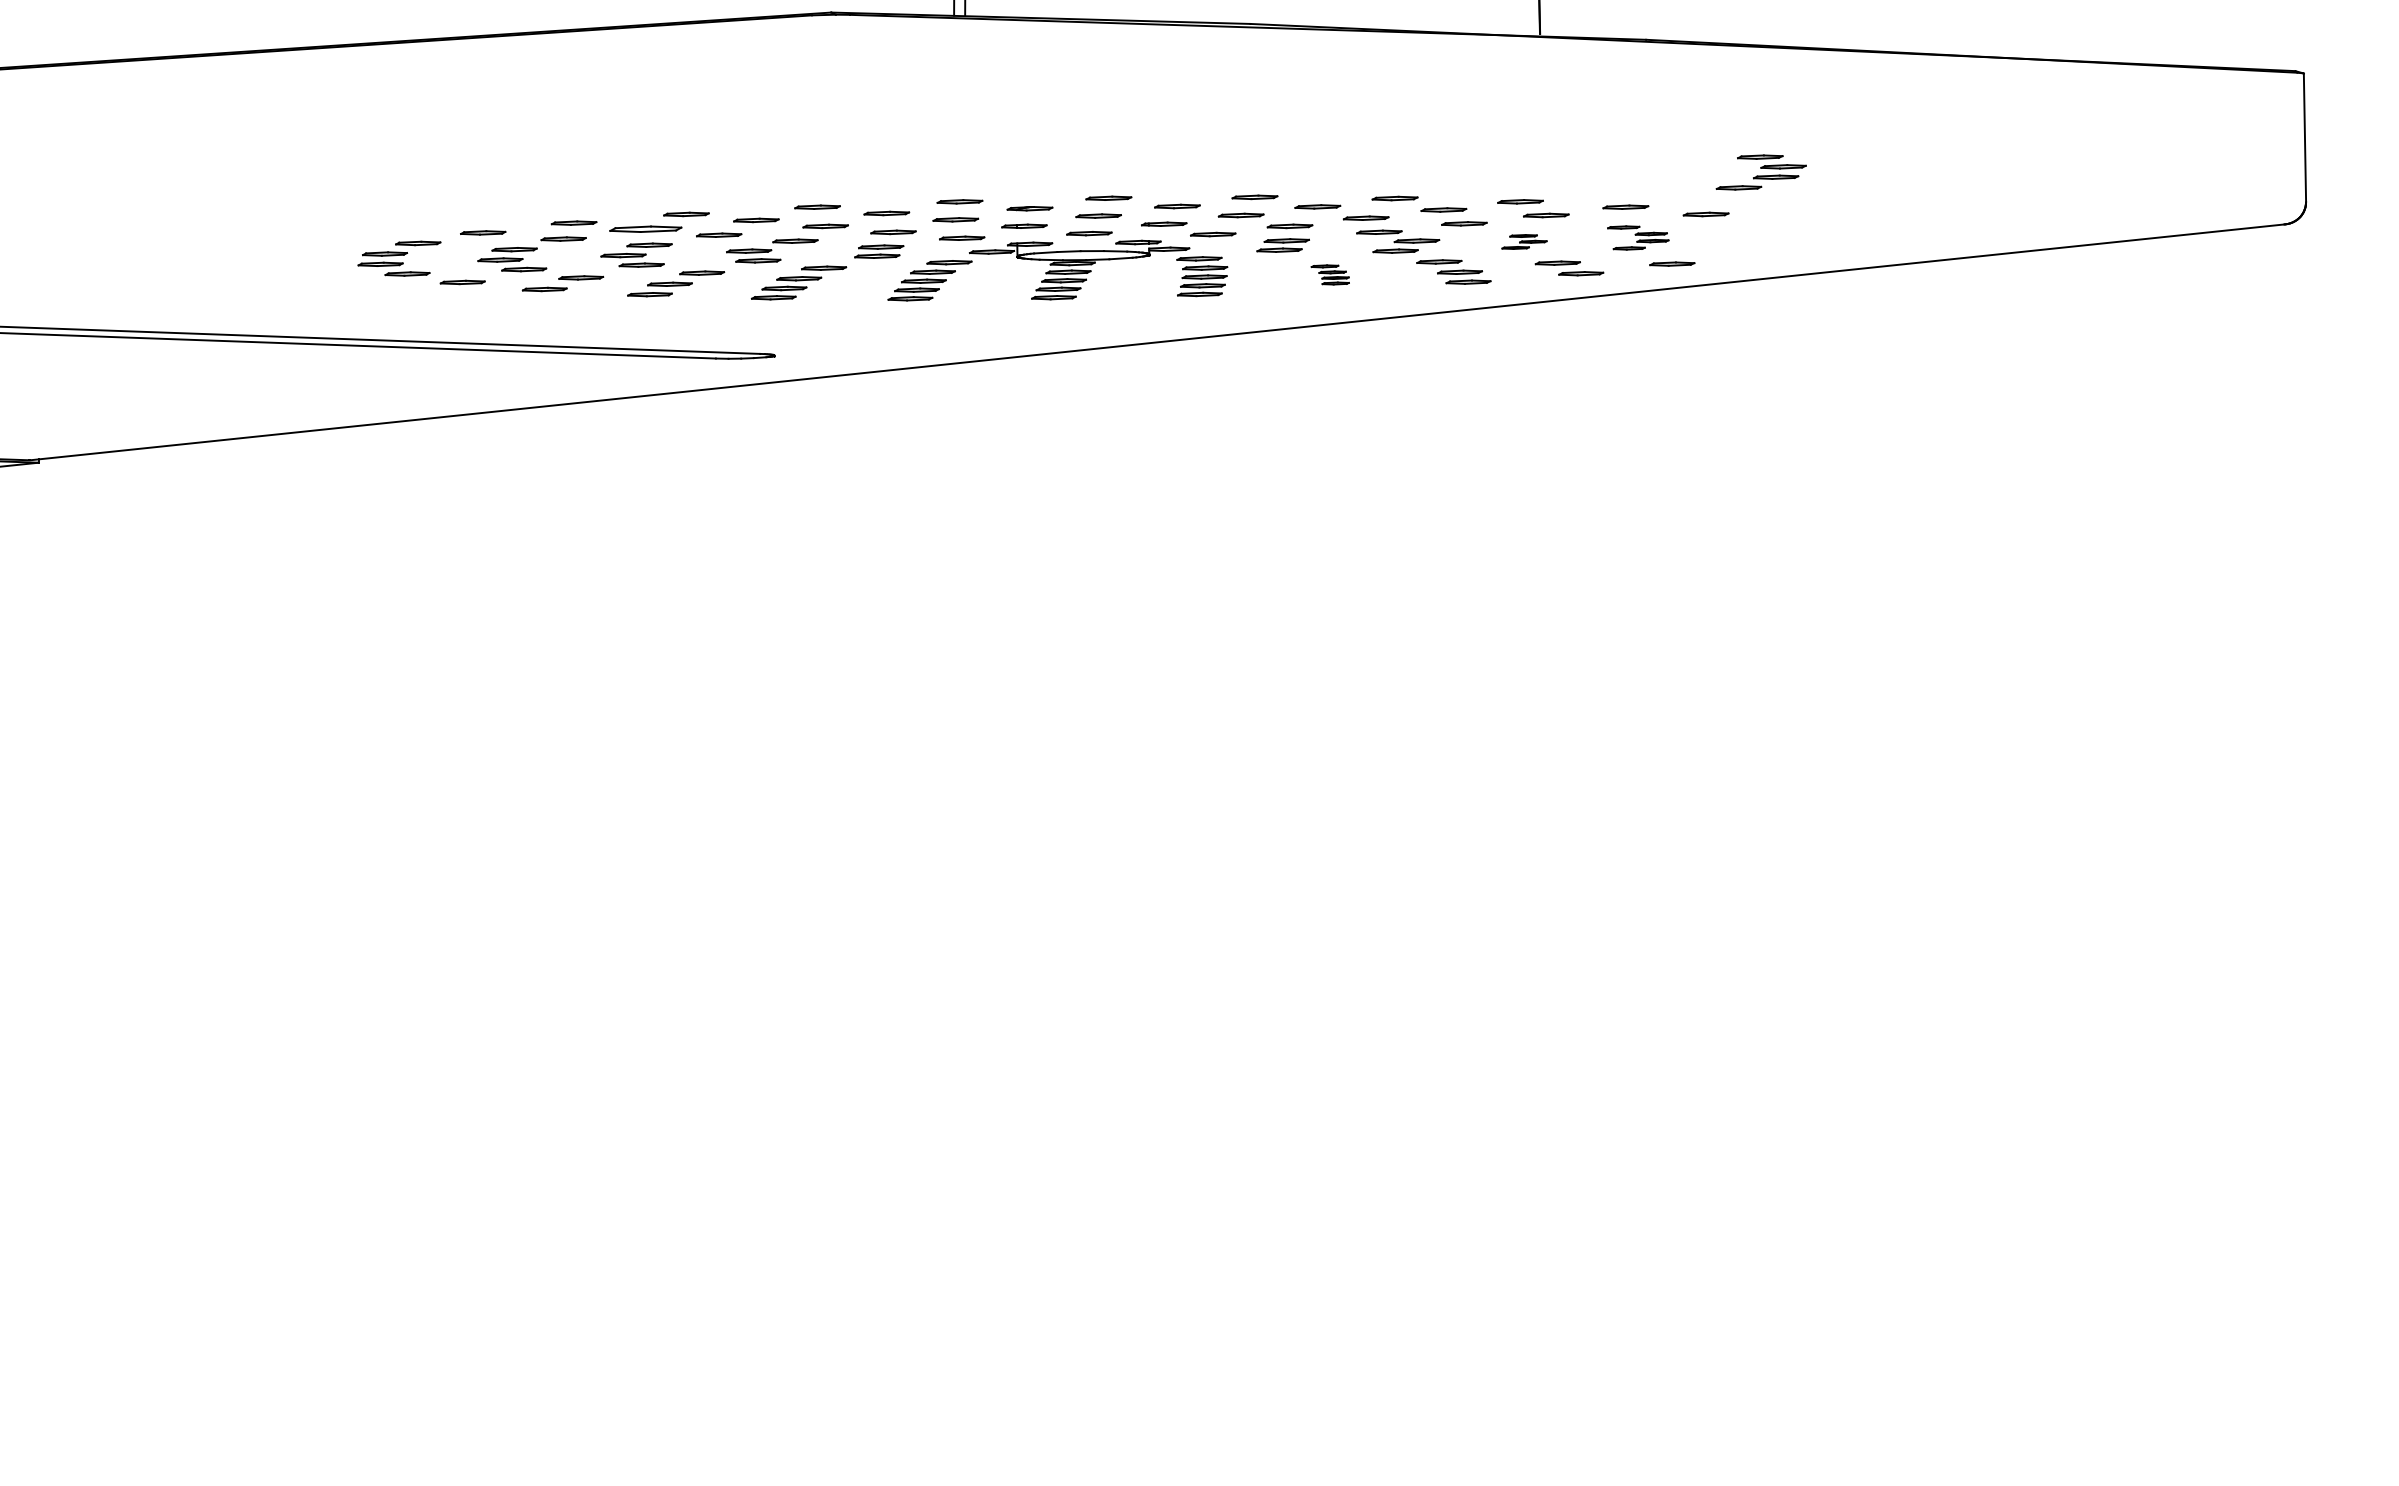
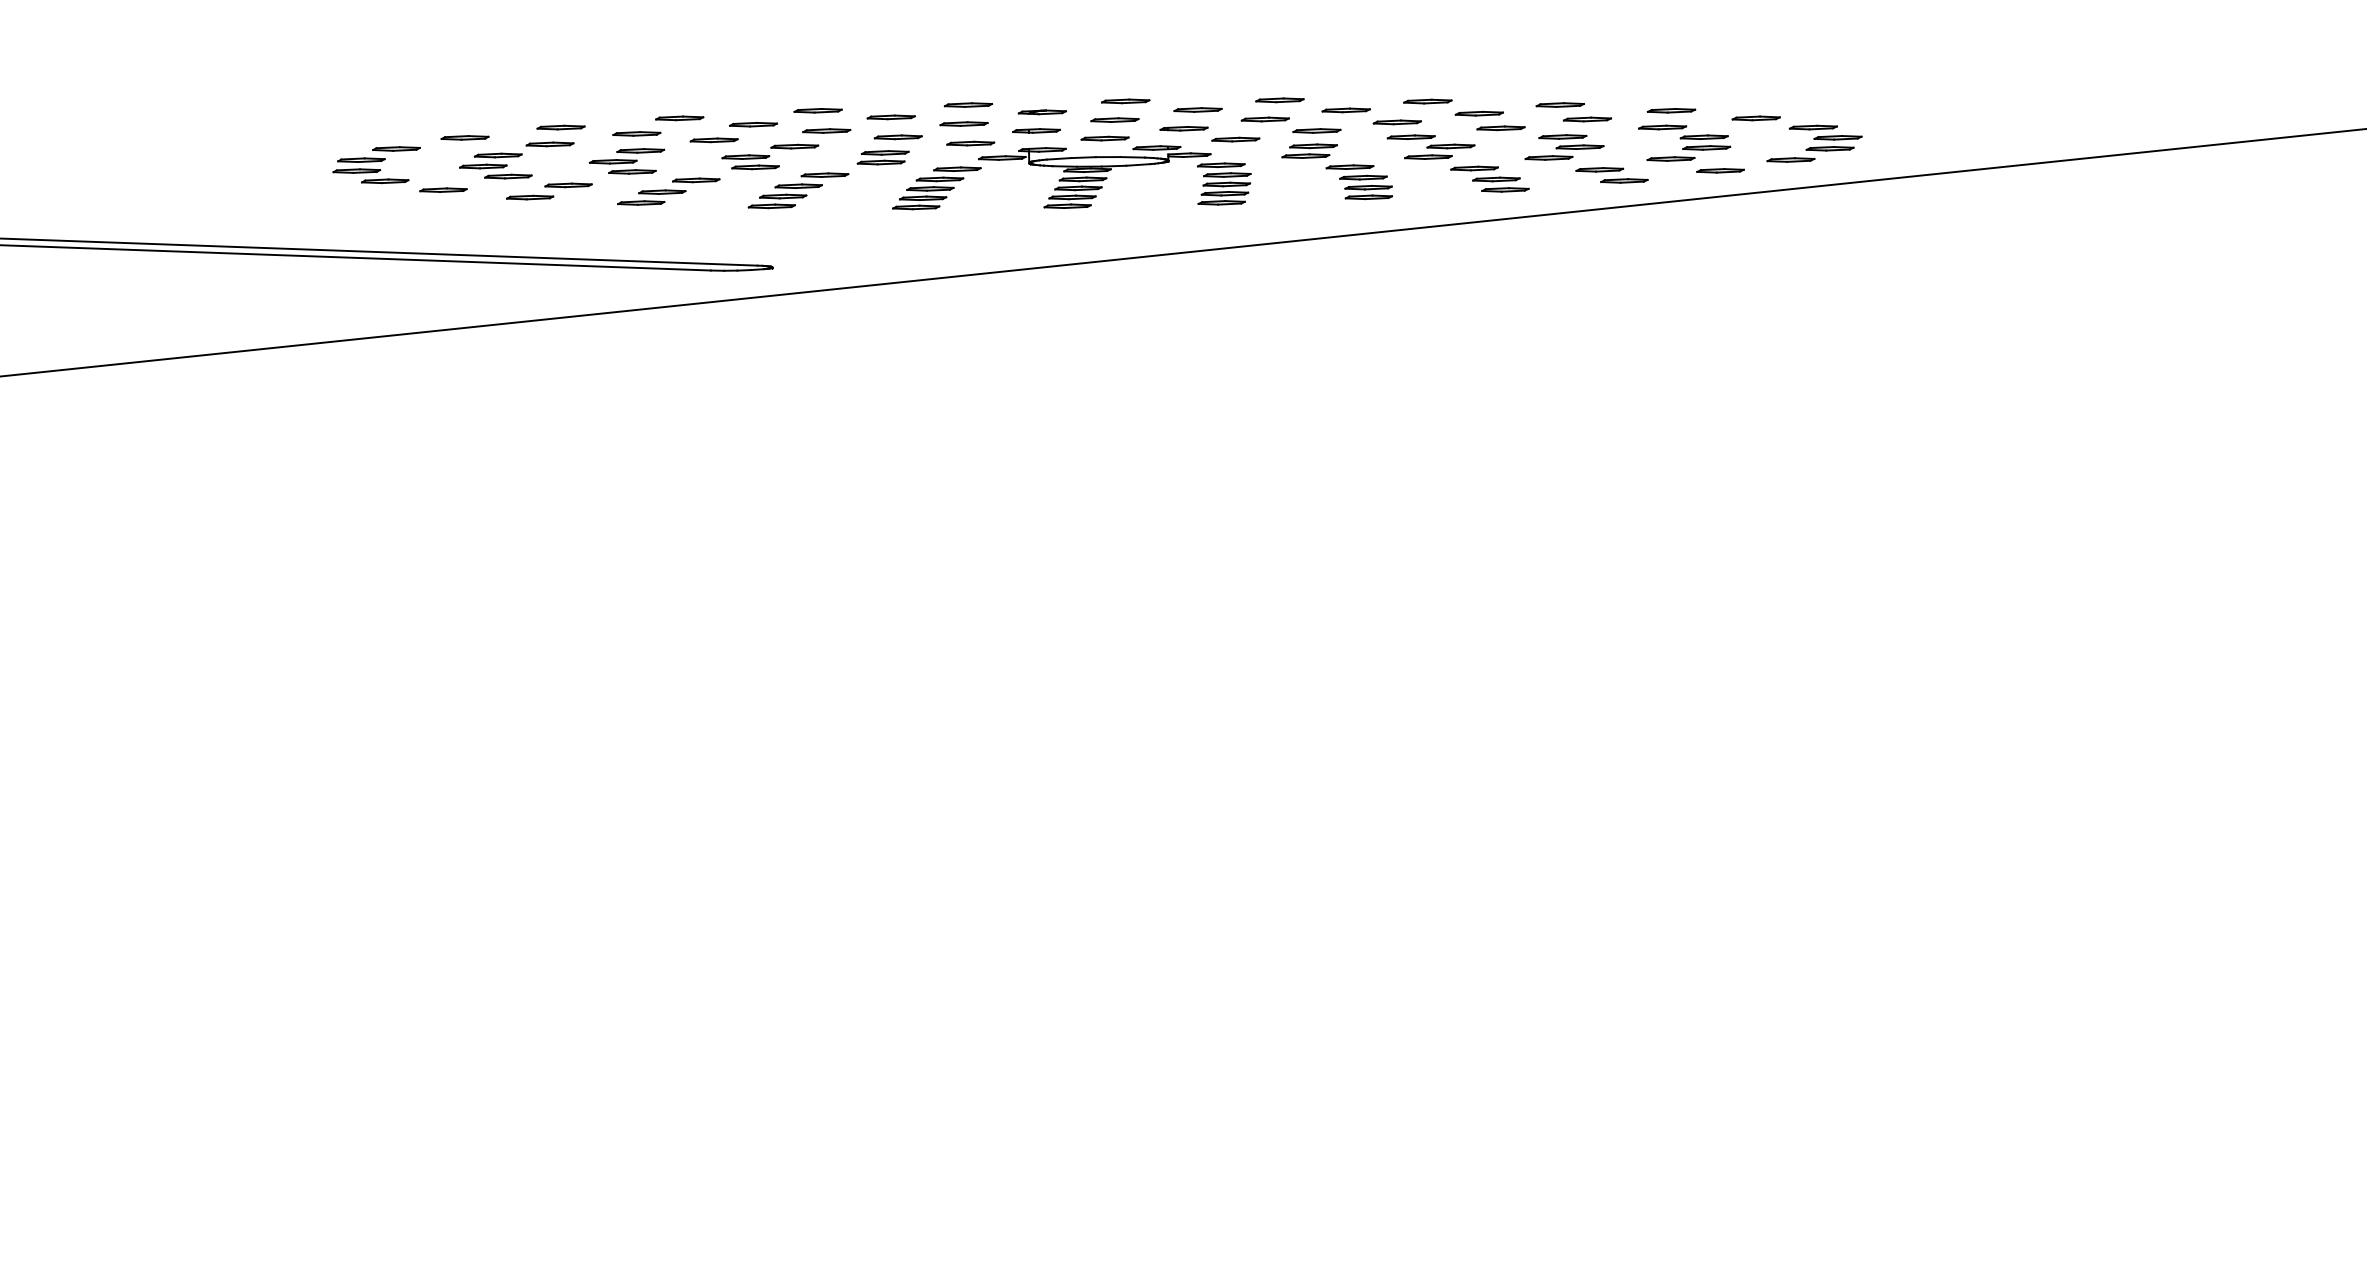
part: (1760, 172) -> (1813, 143), moved
part: (645, 228) -> (636, 133), size x0.62
part: (1638, 237) -> (1684, 142), size x1.43
part: (1524, 241) -> (1564, 146), size x1.67
part: (1330, 274) -> (1359, 181), size x1.67

